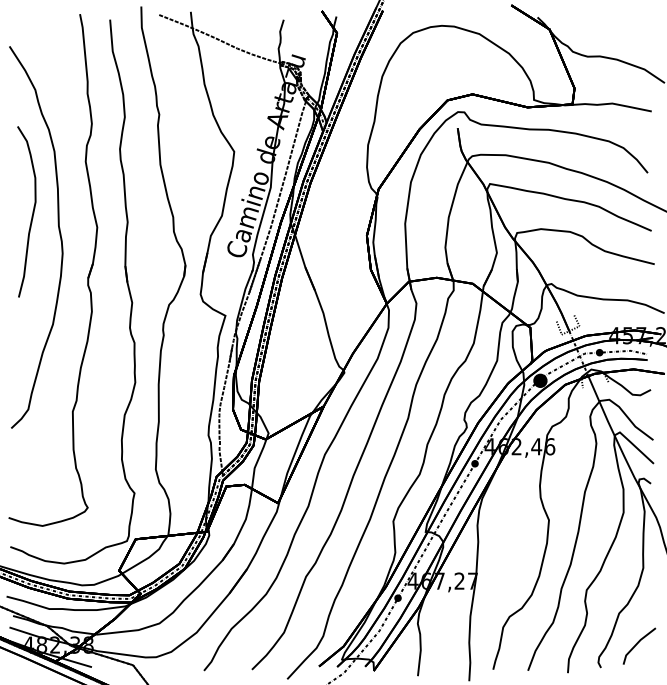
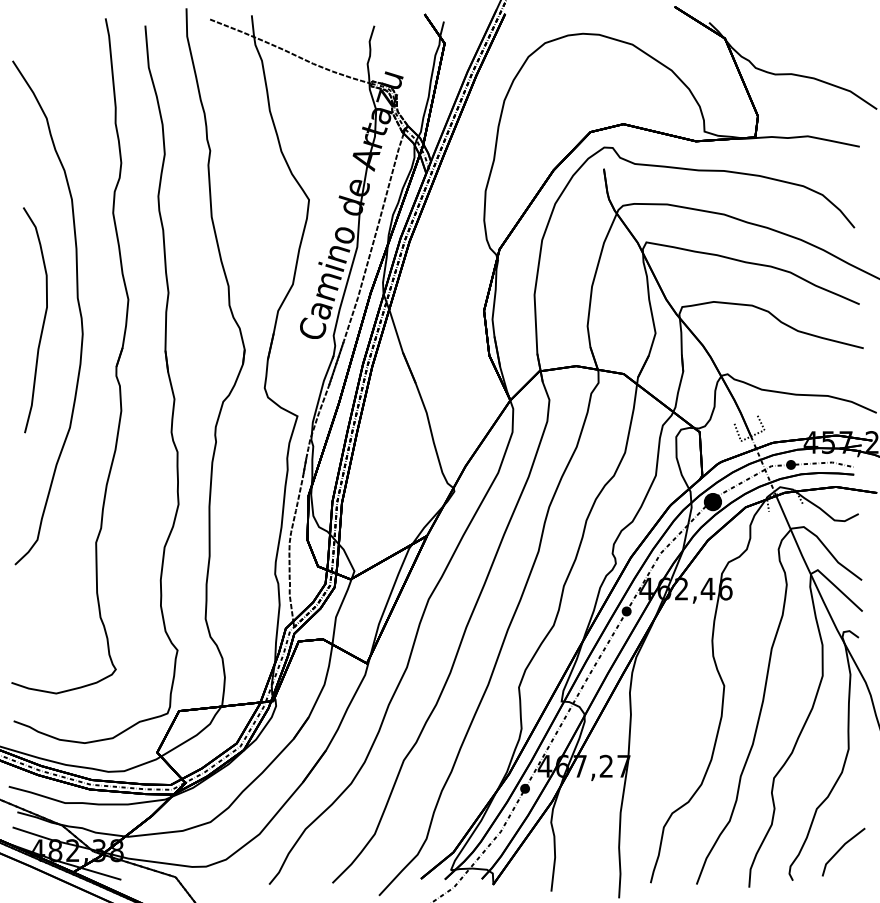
curve: (32, 214) -> (42, 323), moved

